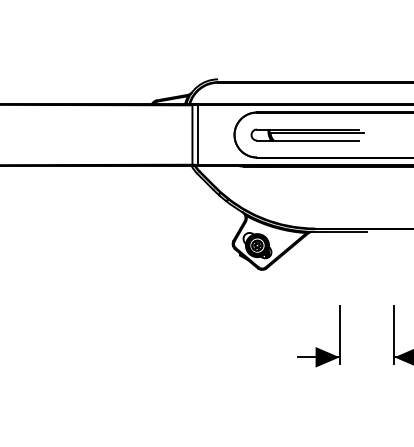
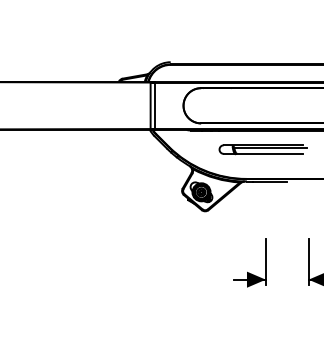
part: (307, 134) -> (263, 149), moved

